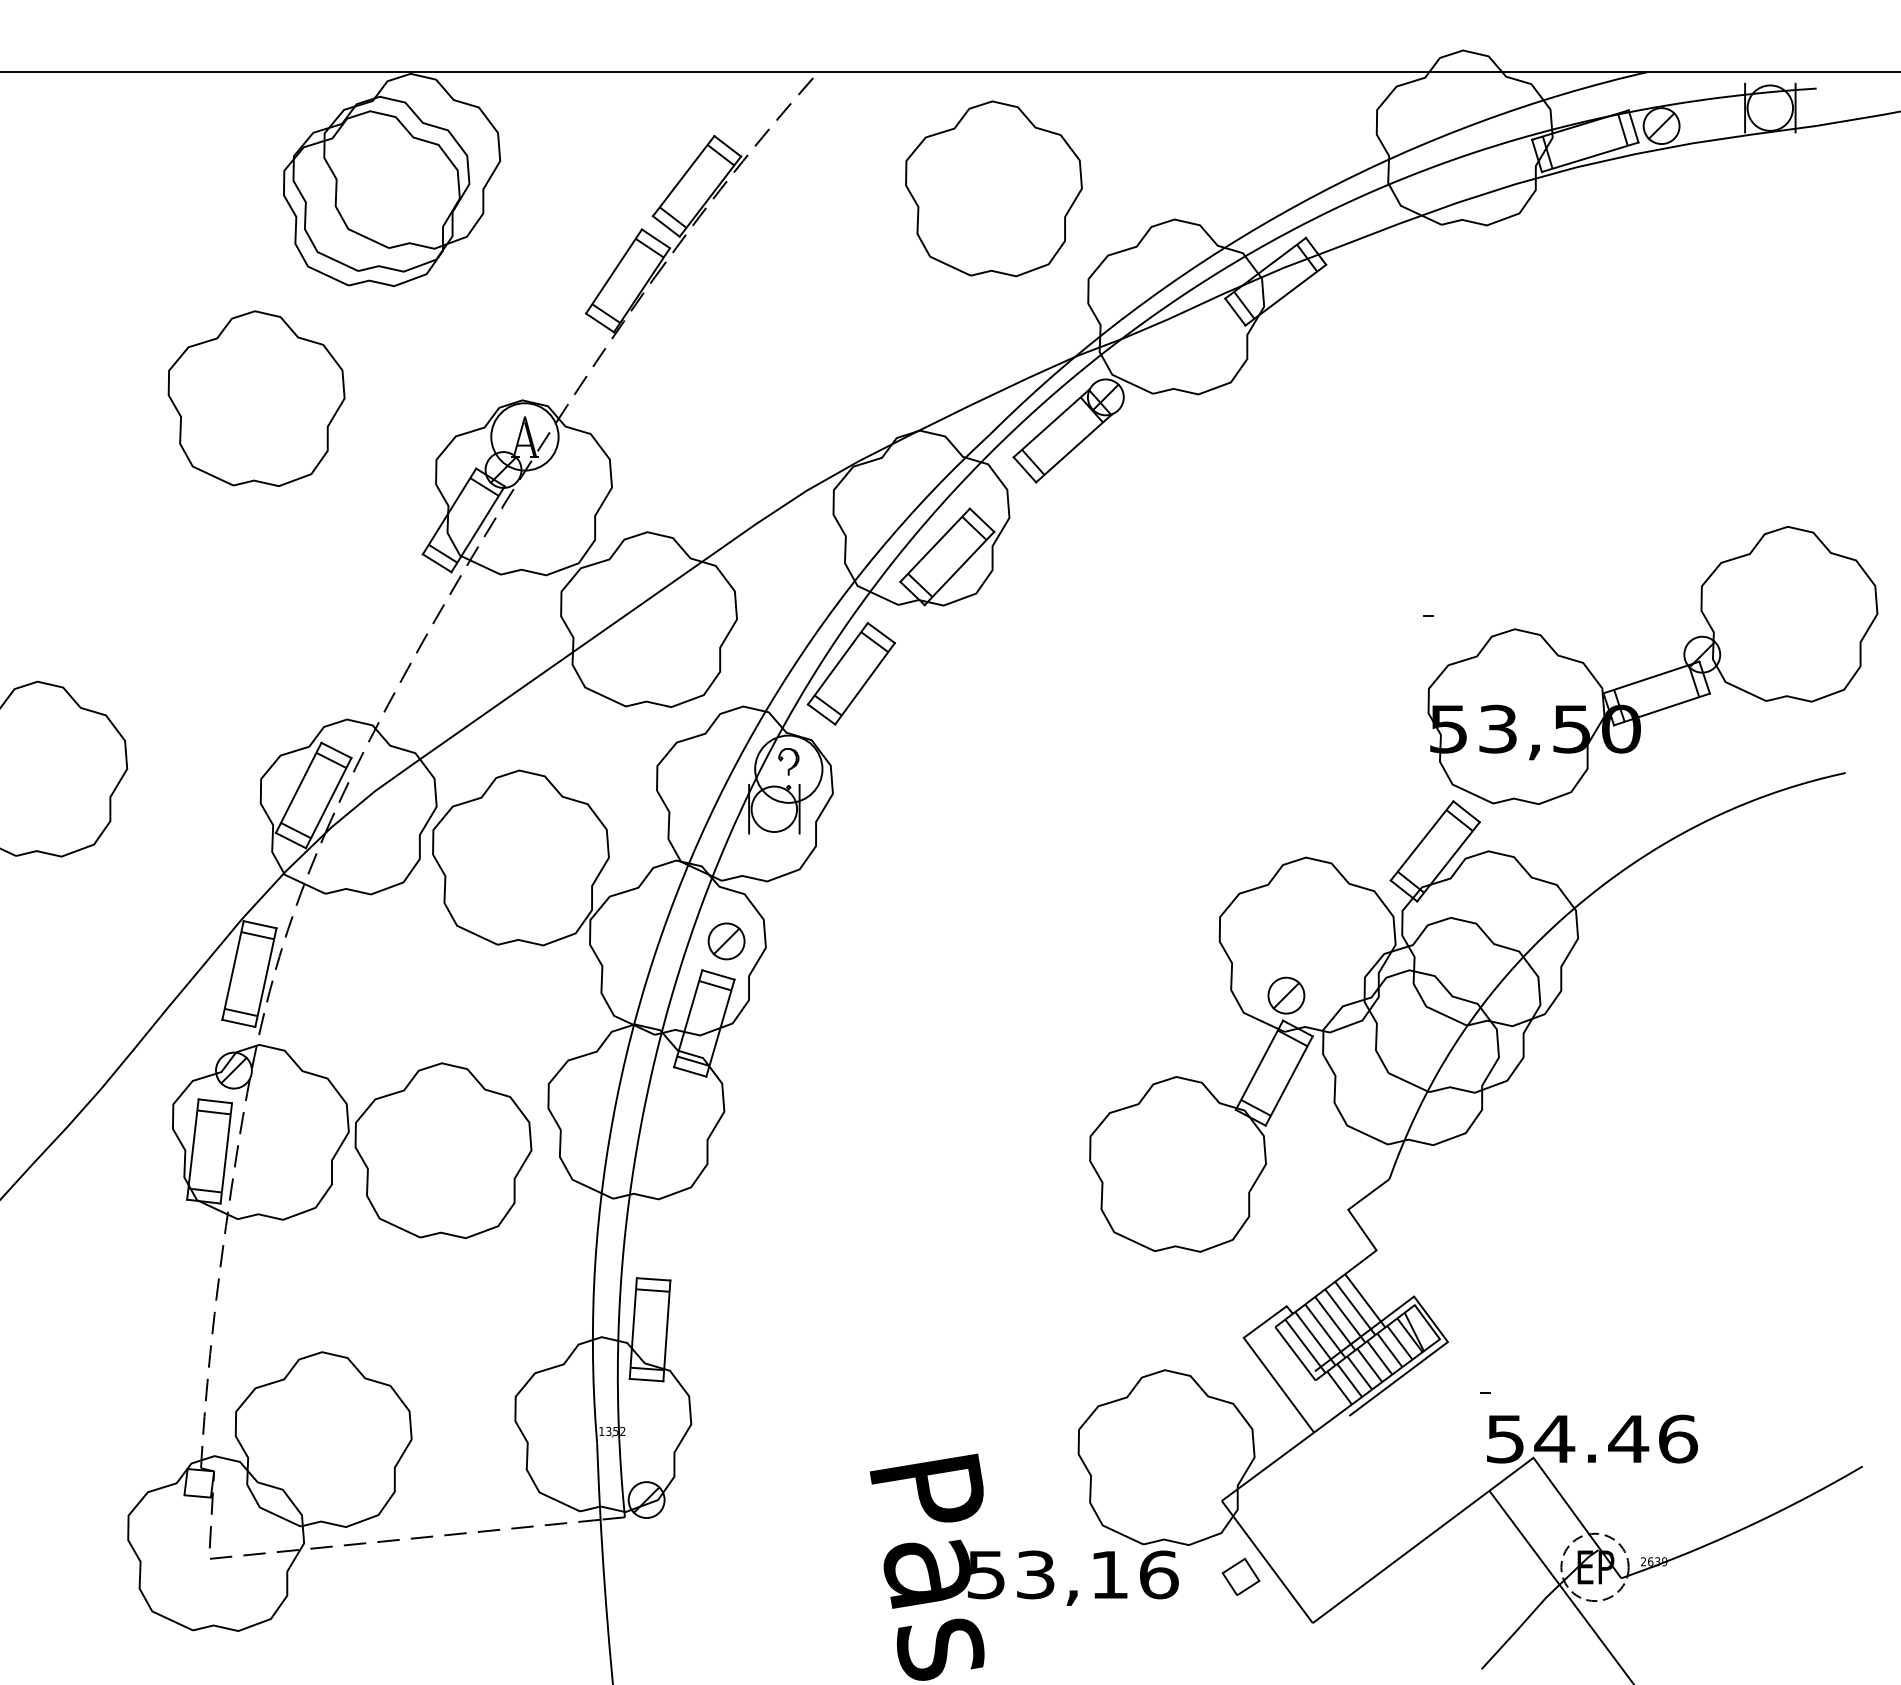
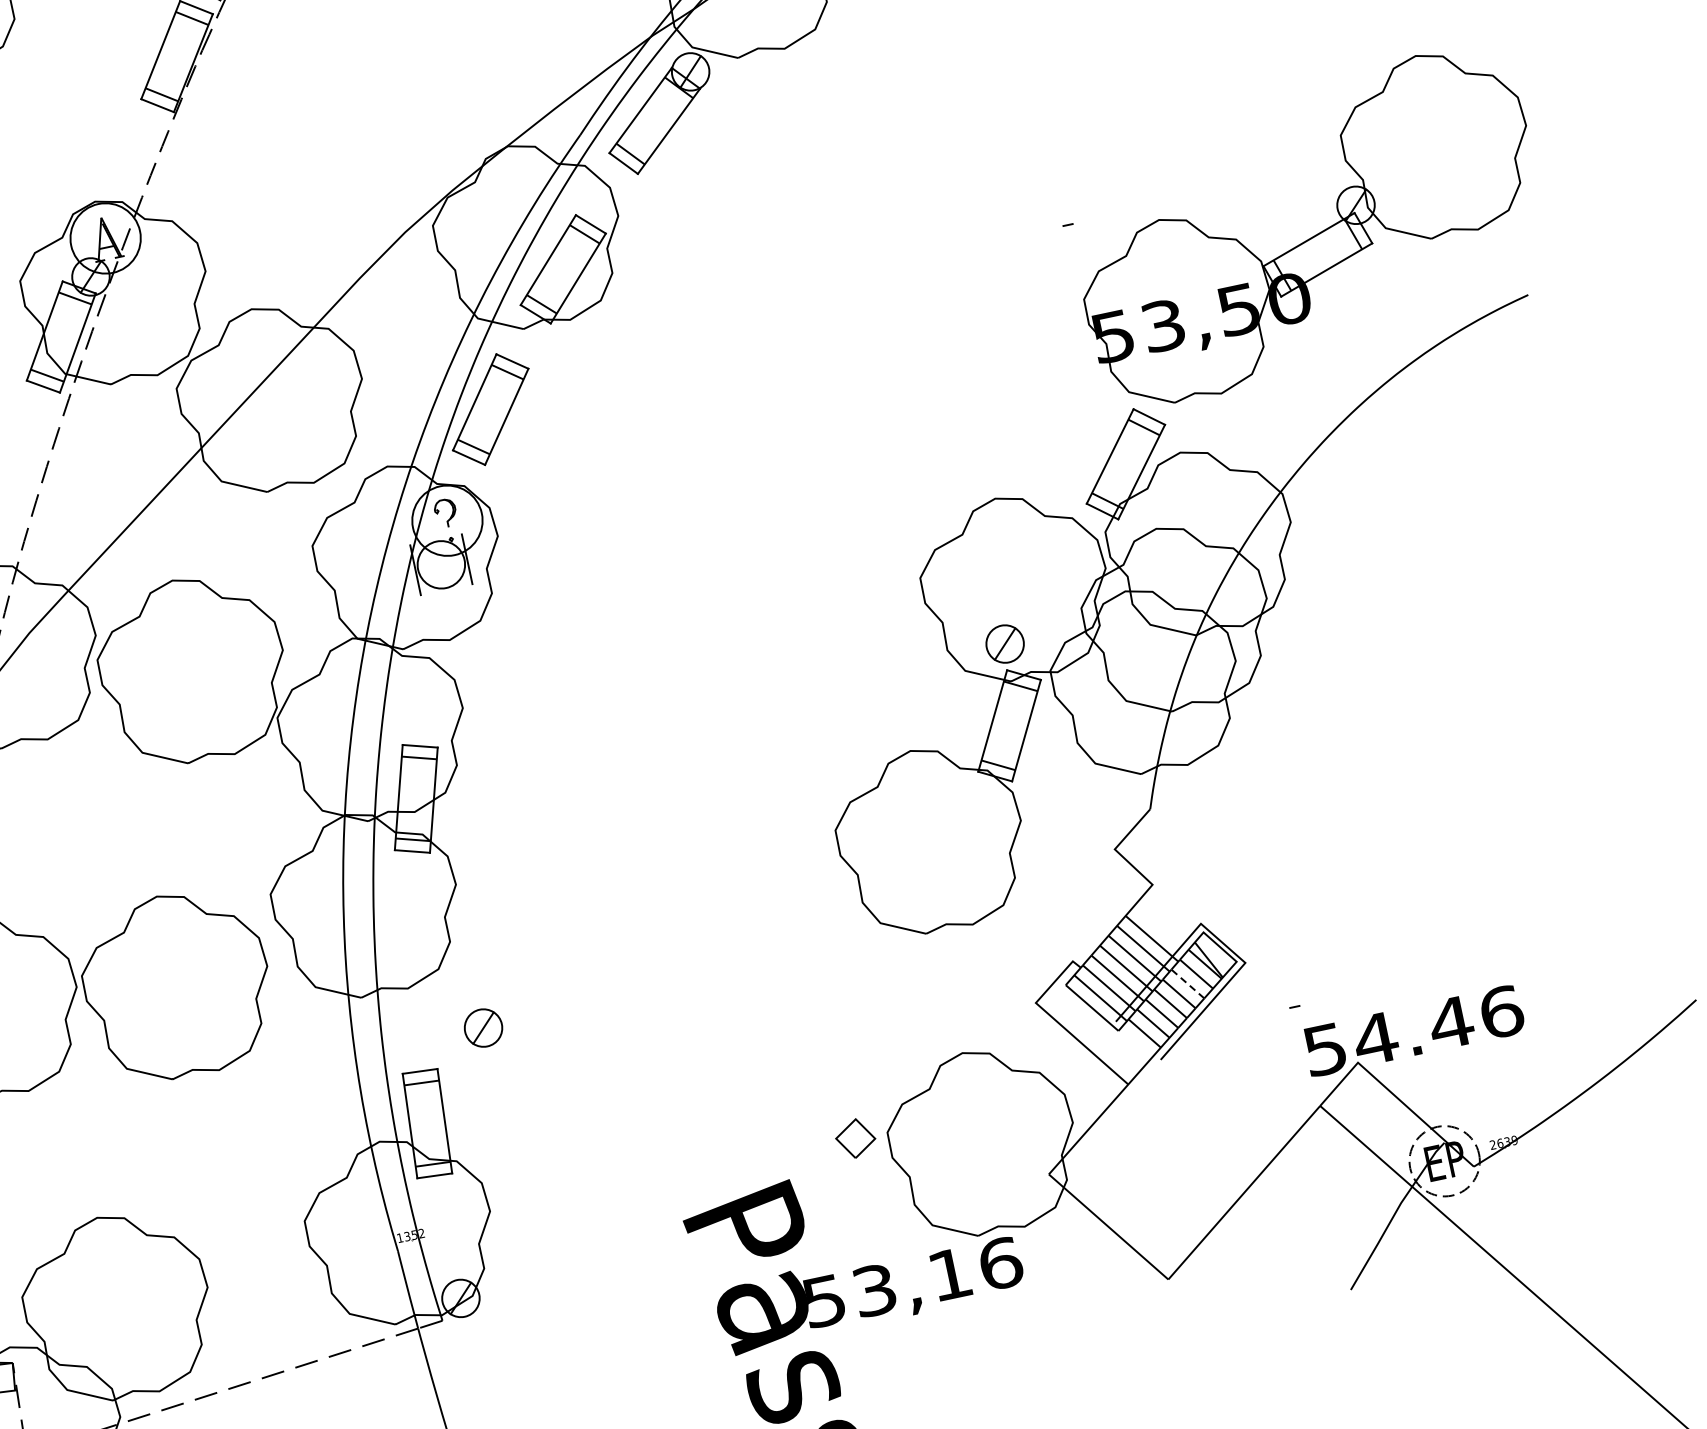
part: (726, 941) -> (483, 1028), moved
line: (1389, 1350) -> (1187, 984), solid -> dashed
part: (1240, 1576) -> (854, 1138), moved

